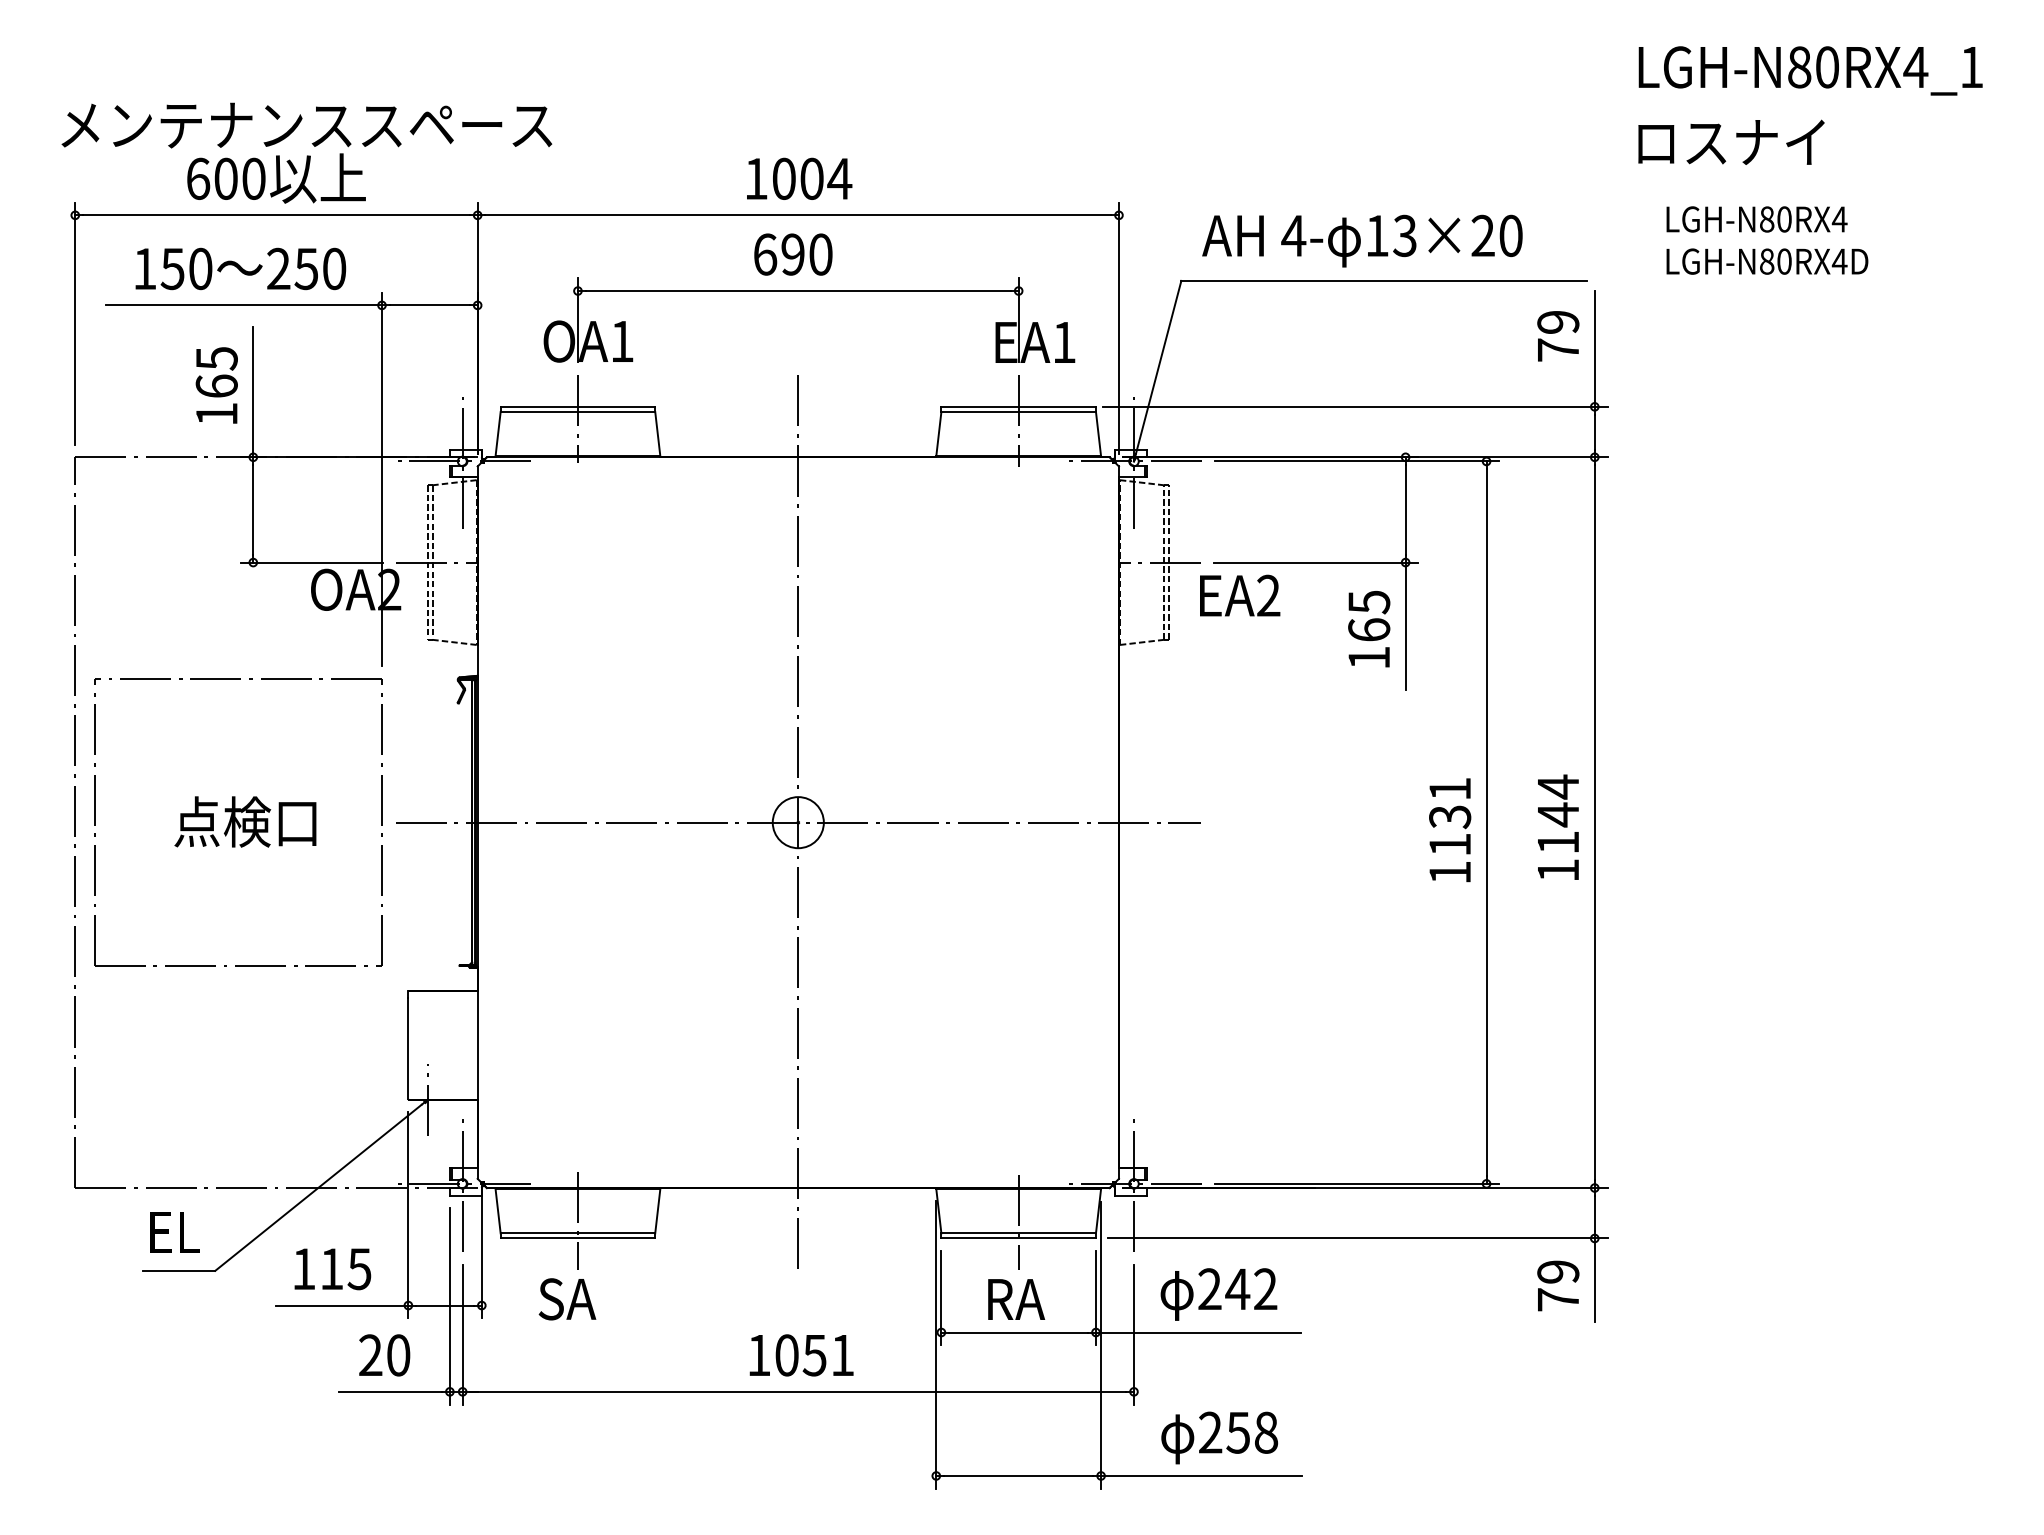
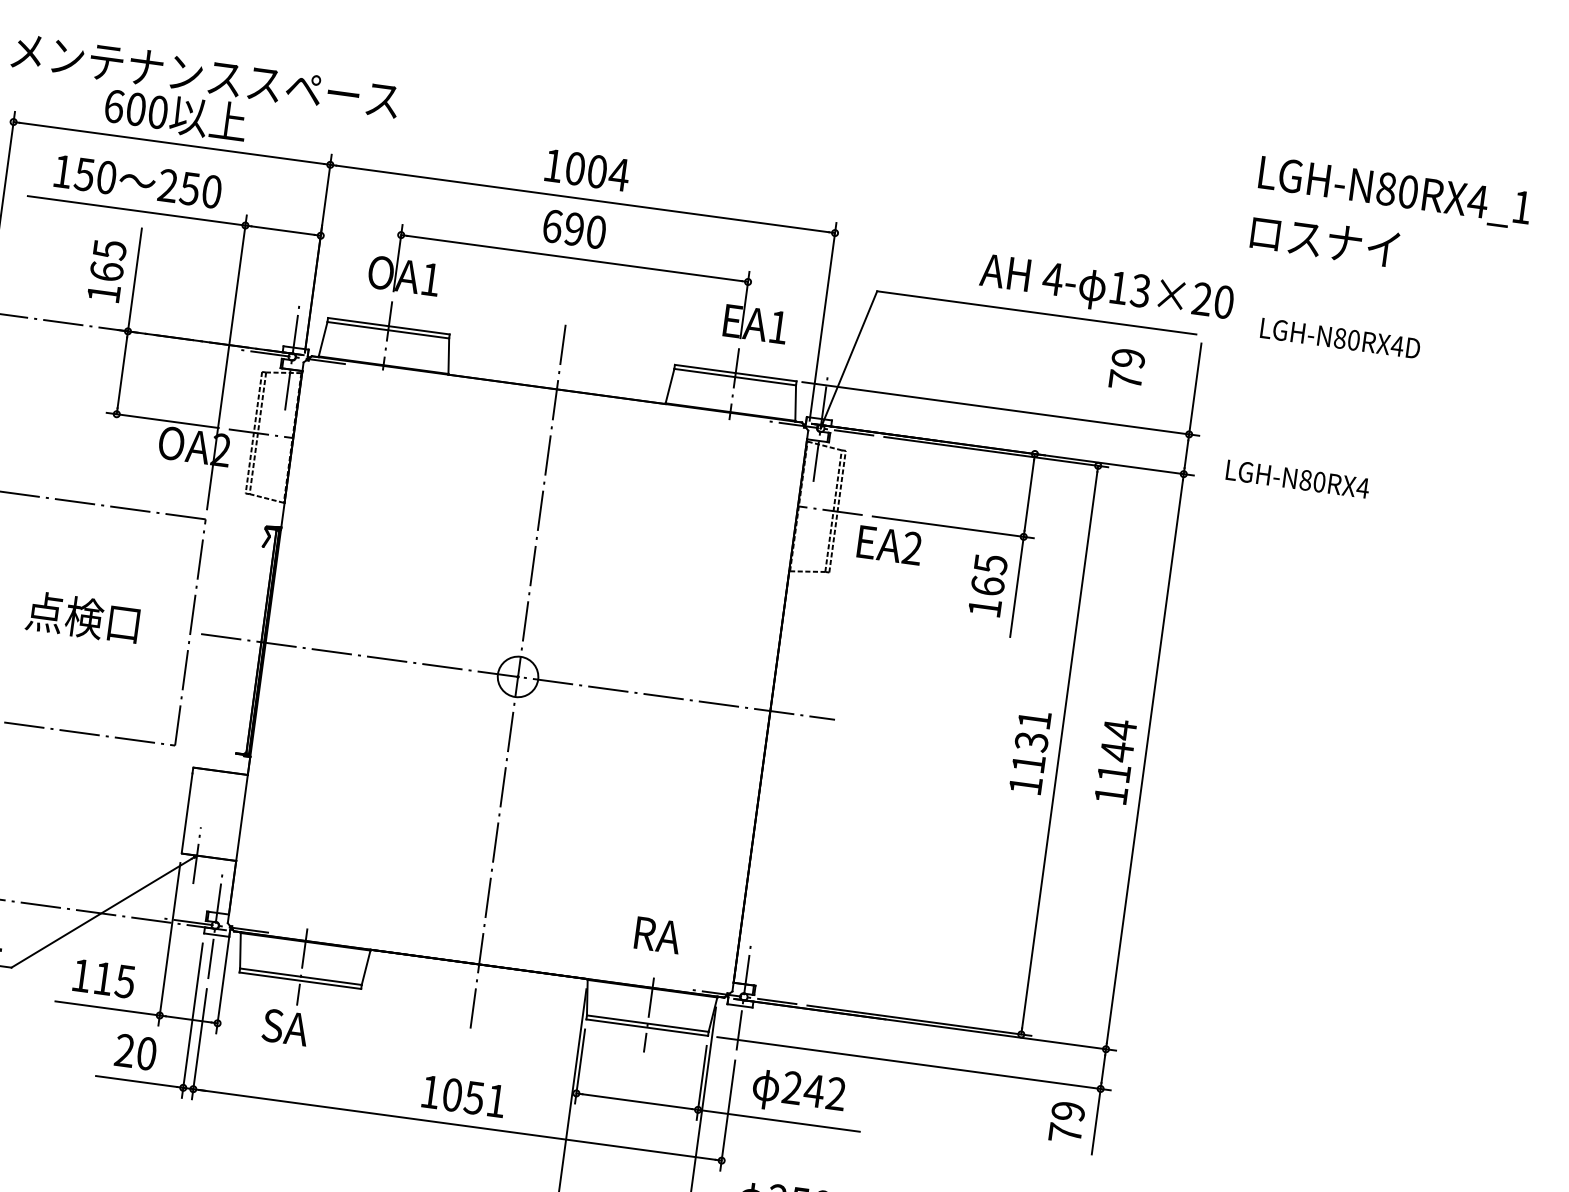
text: (1756, 219) -> (1297, 479), moved
text: (1362, 240) -> (1106, 289), moved
text: (1558, 336) -> (1127, 369), moved
text: (1016, 1299) -> (657, 935), moved

